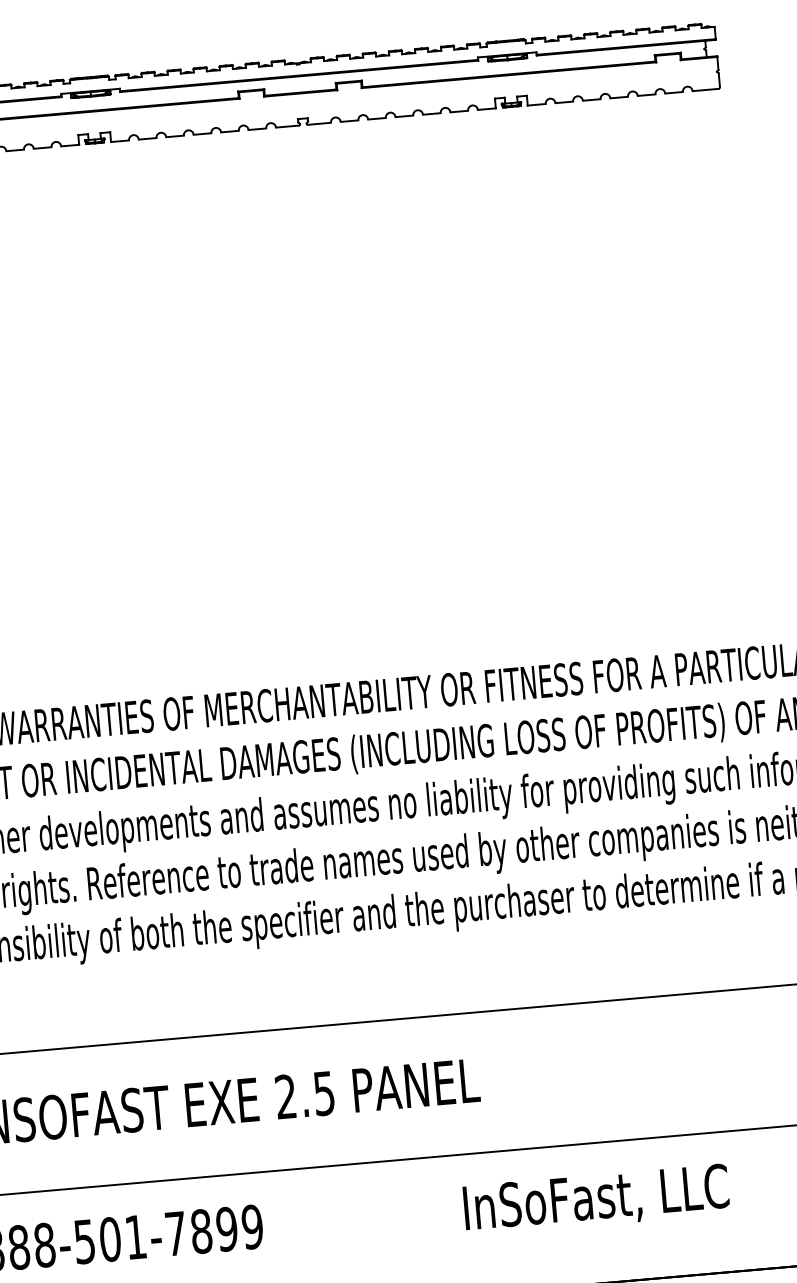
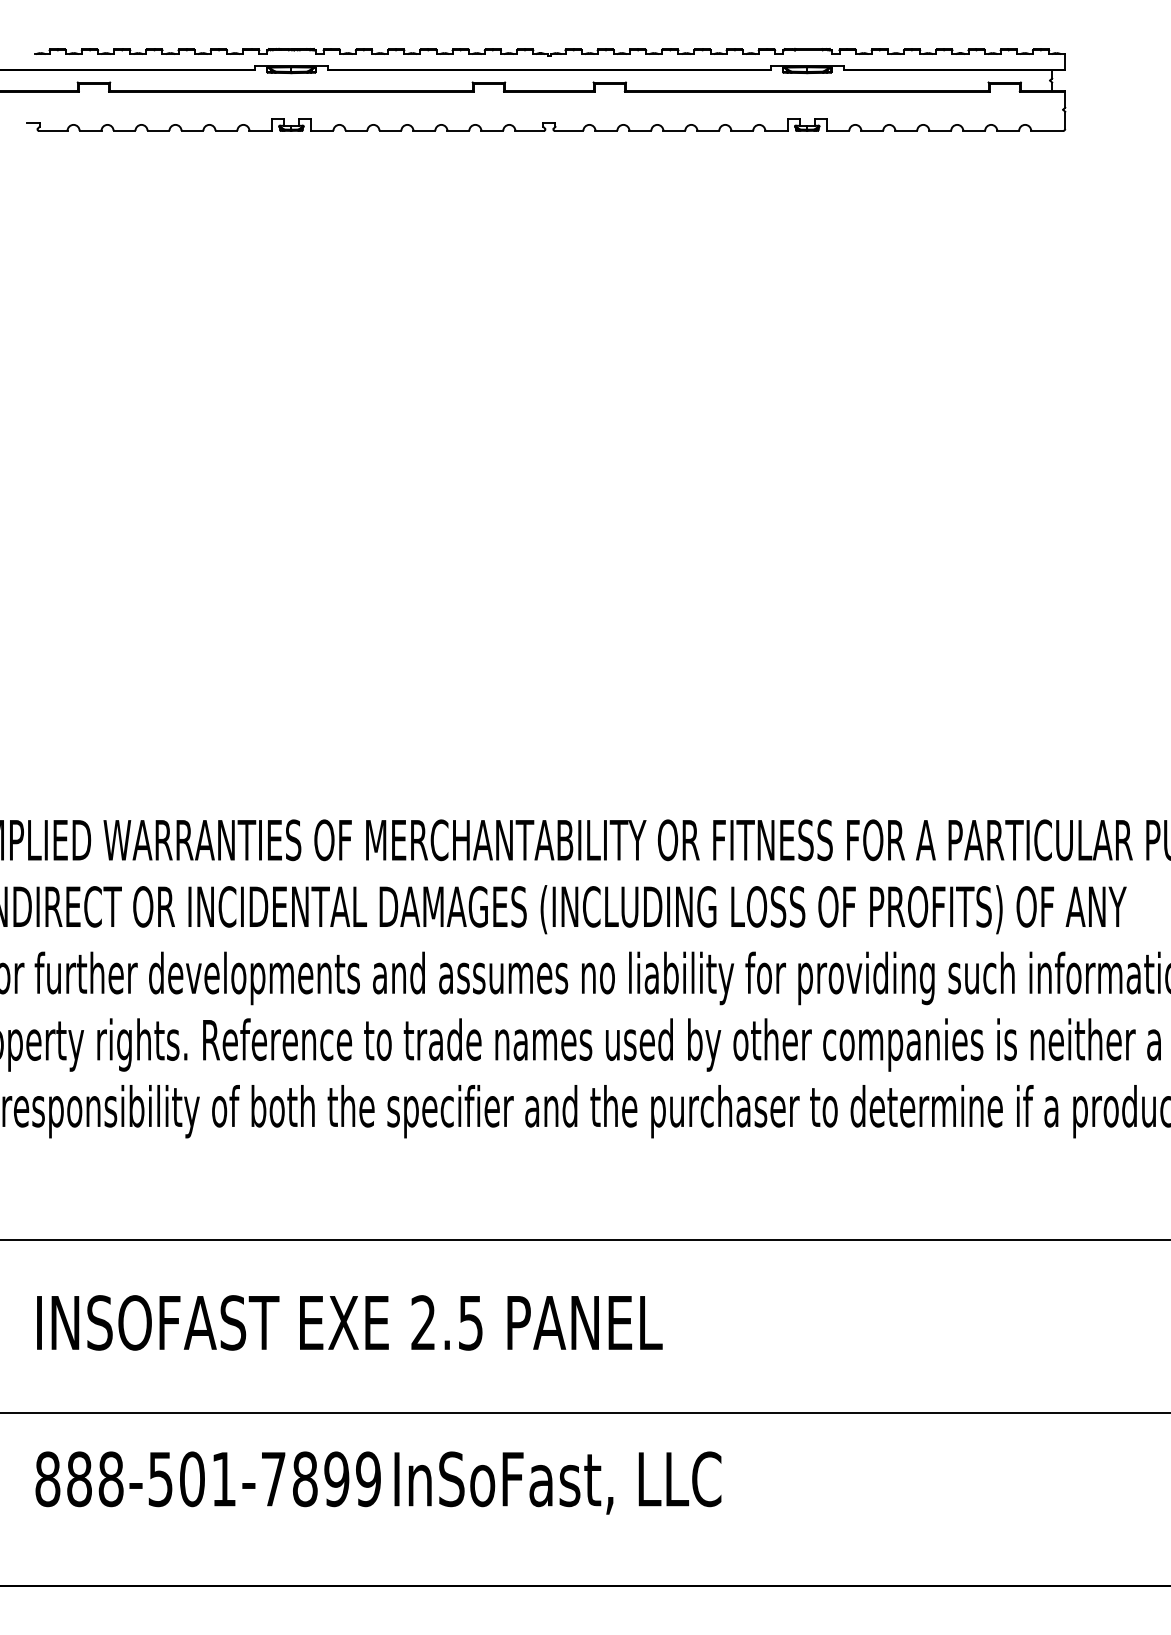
text: (596, 1199) -> (557, 1482), moved

